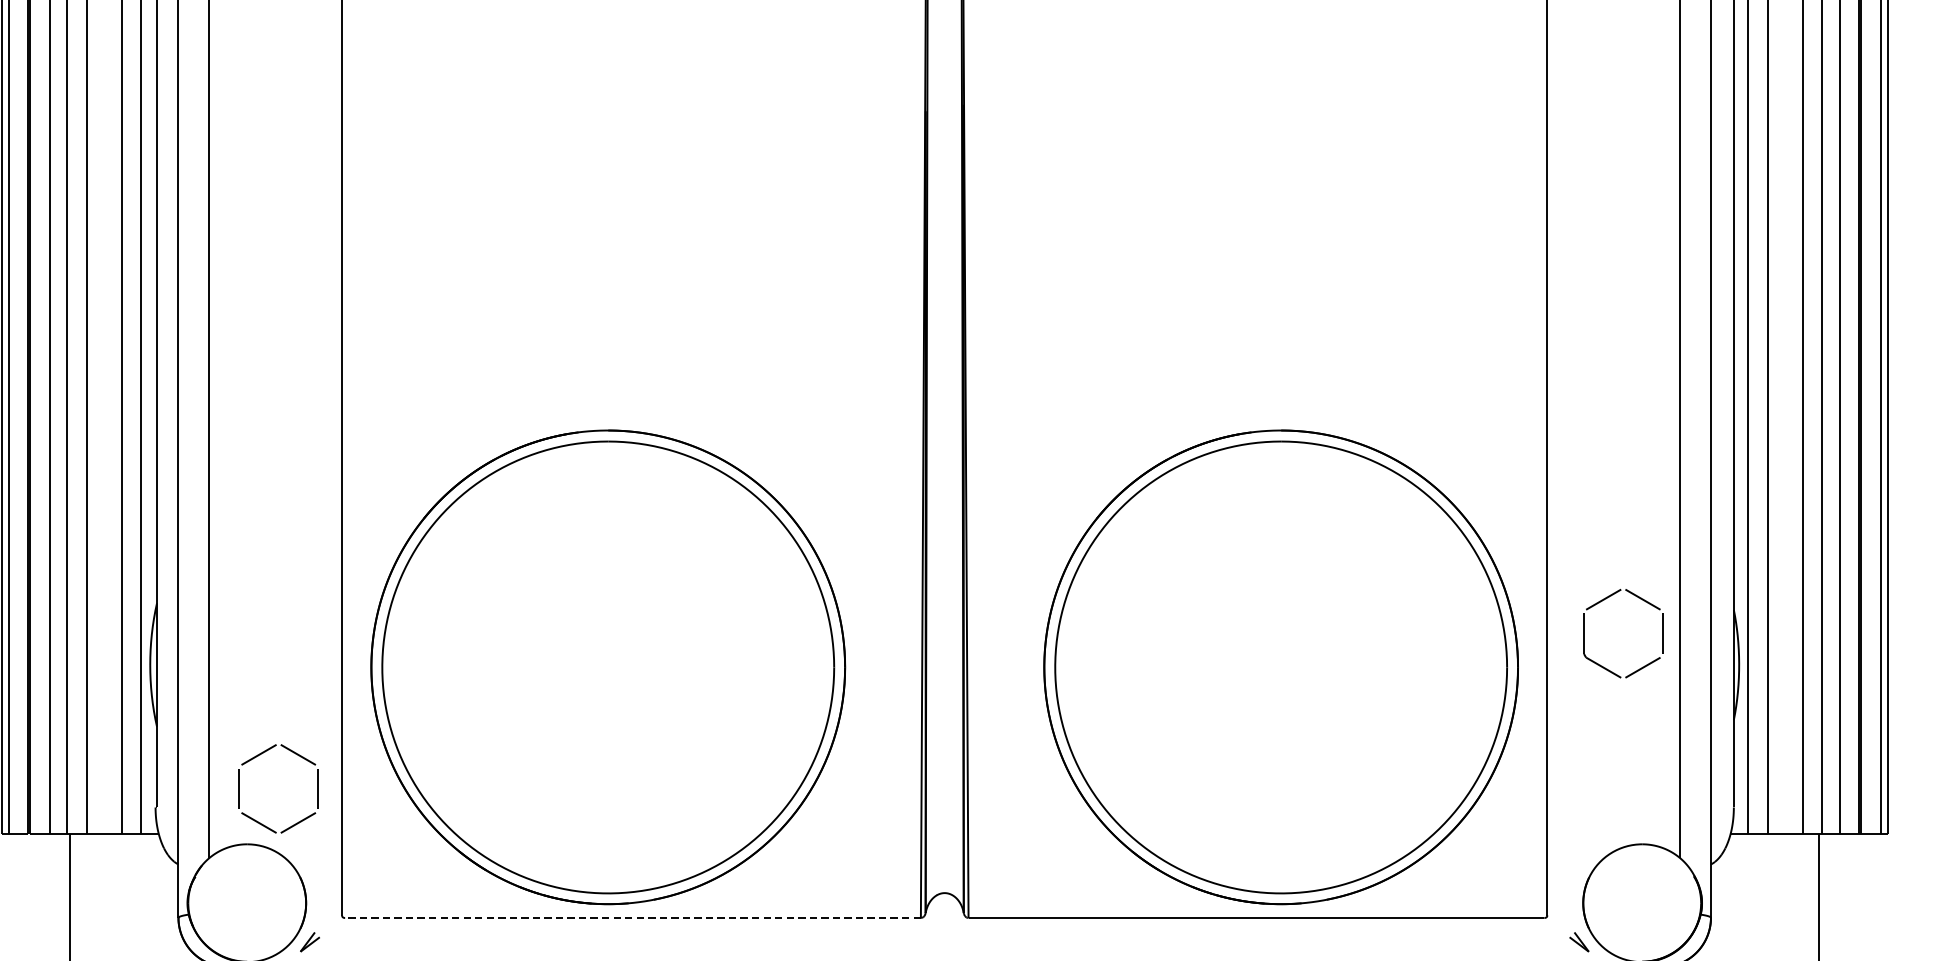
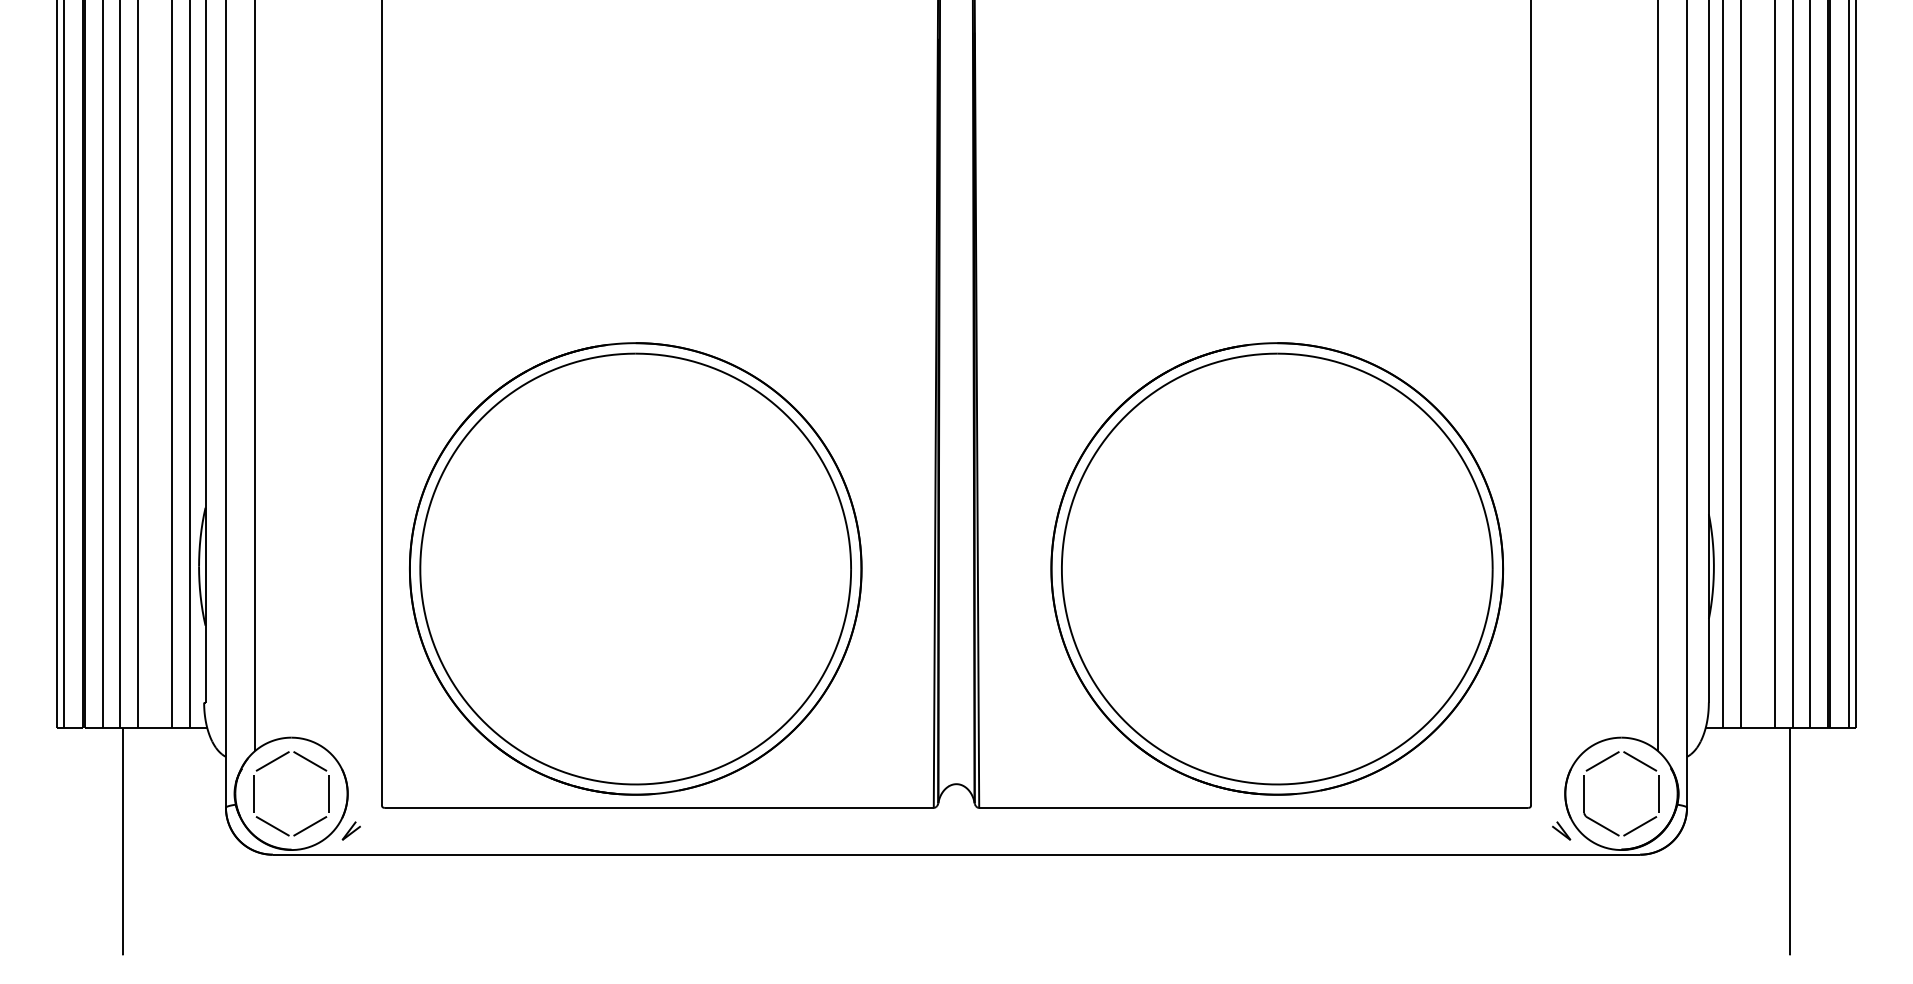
part: (1604, 600) -> (1603, 762), moved
part: (259, 756) -> (273, 762), moved
line: (632, 917) -> (658, 807), dashed -> solid

